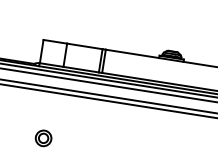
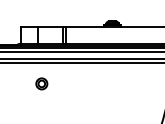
part: (43, 137) -> (41, 83), moved

